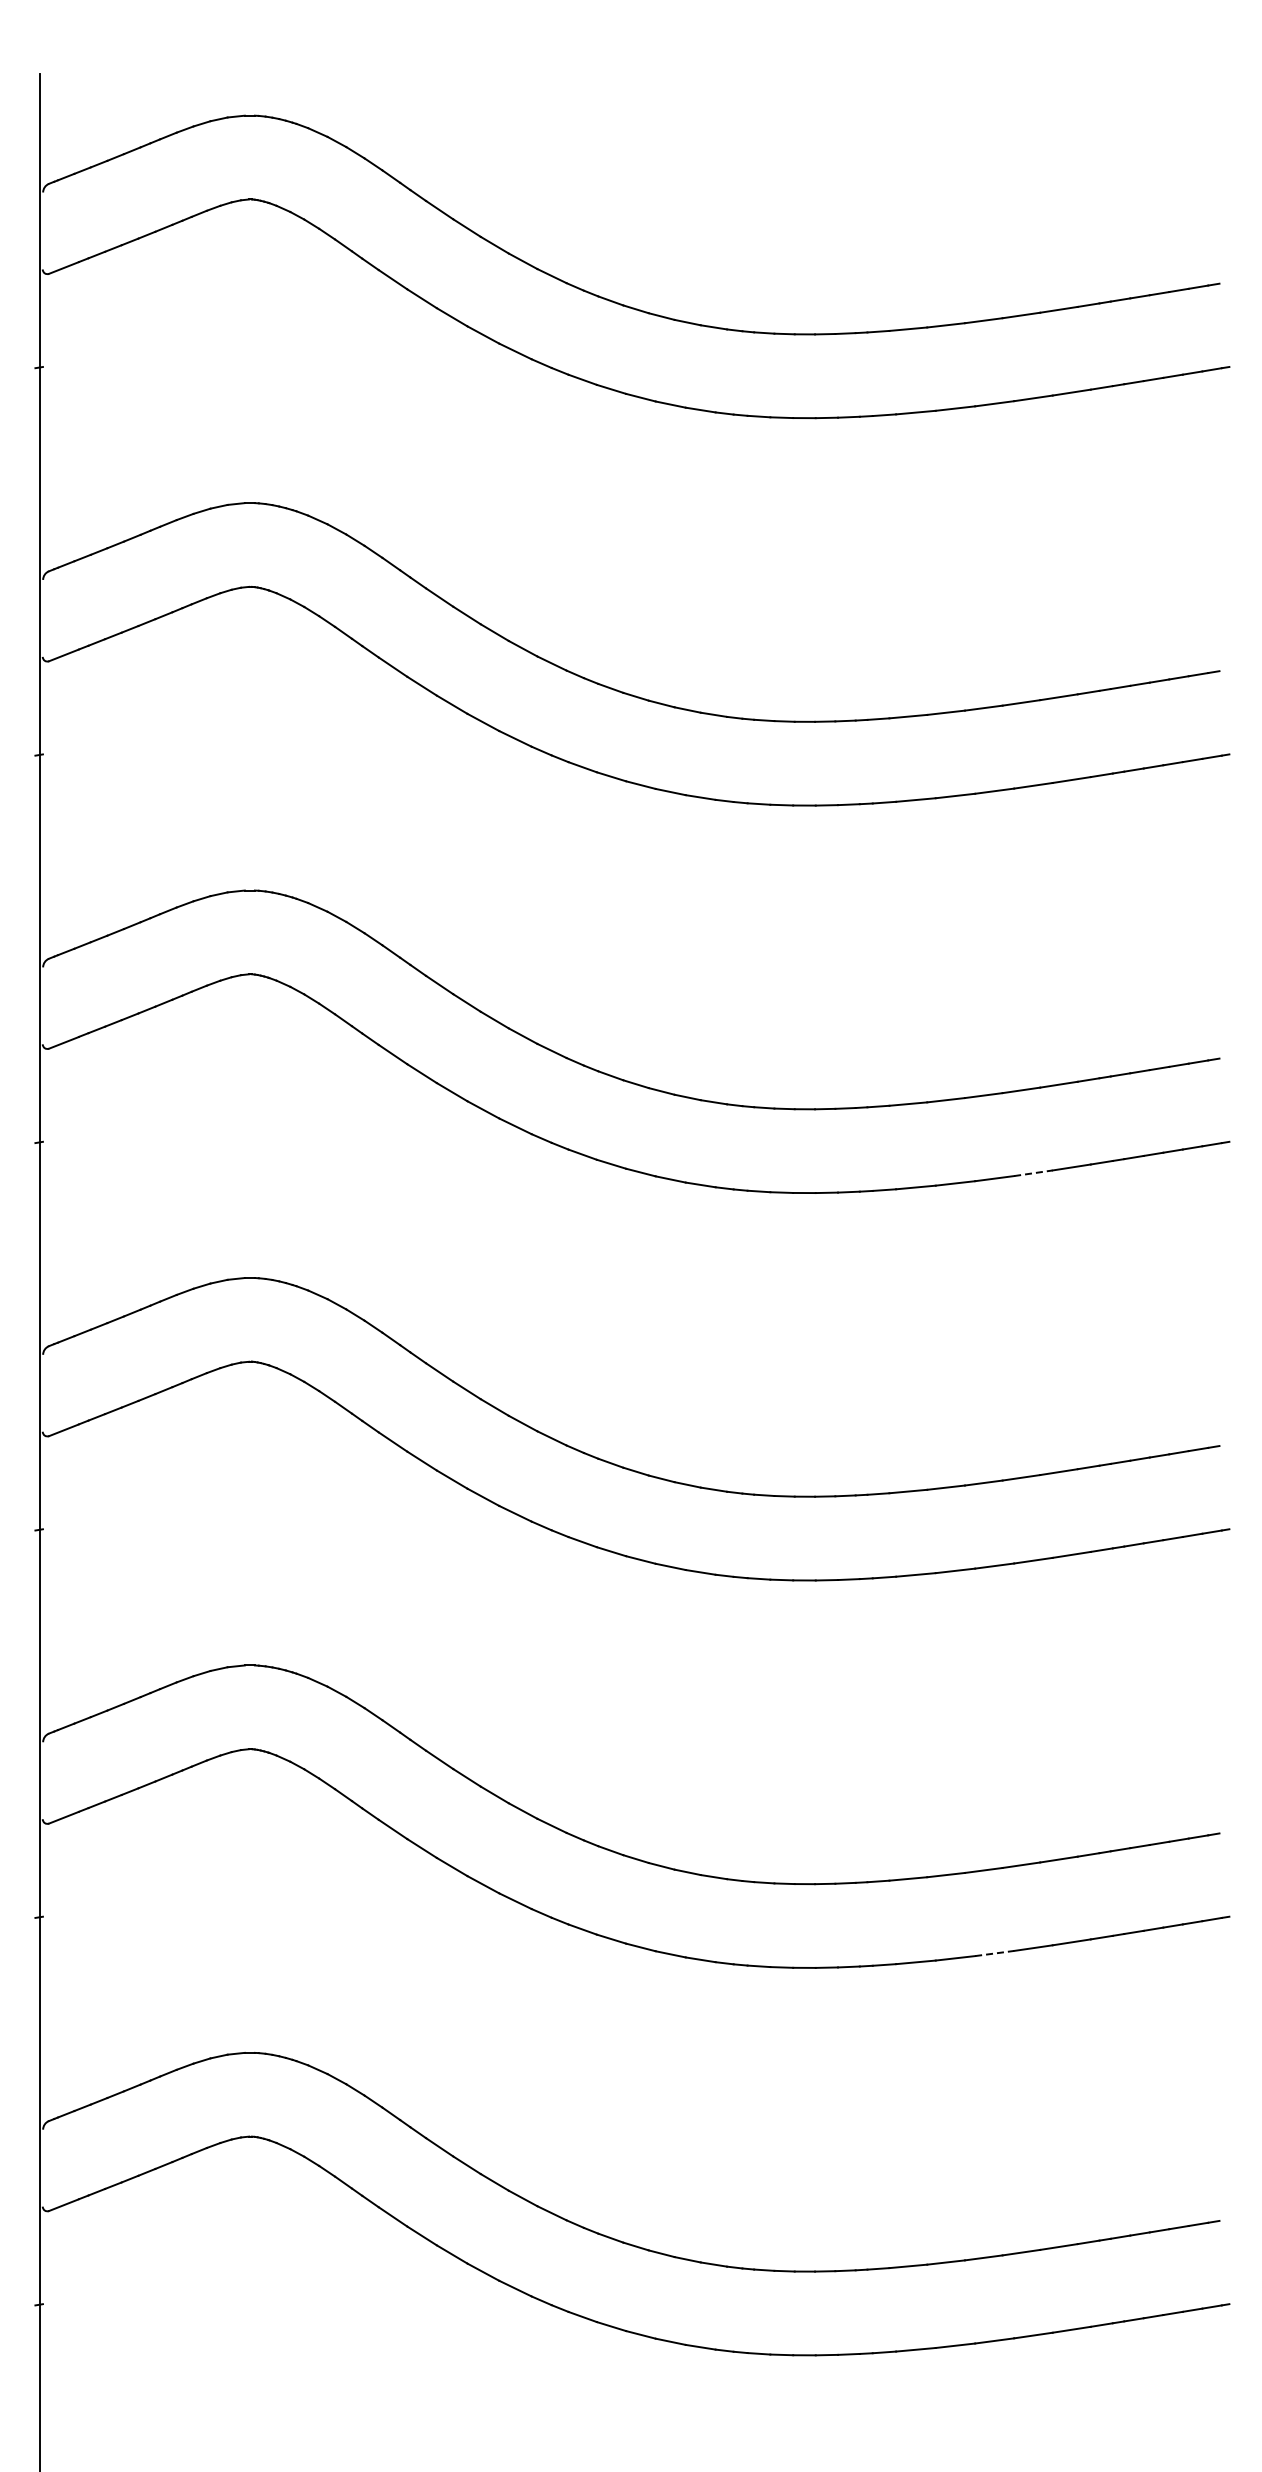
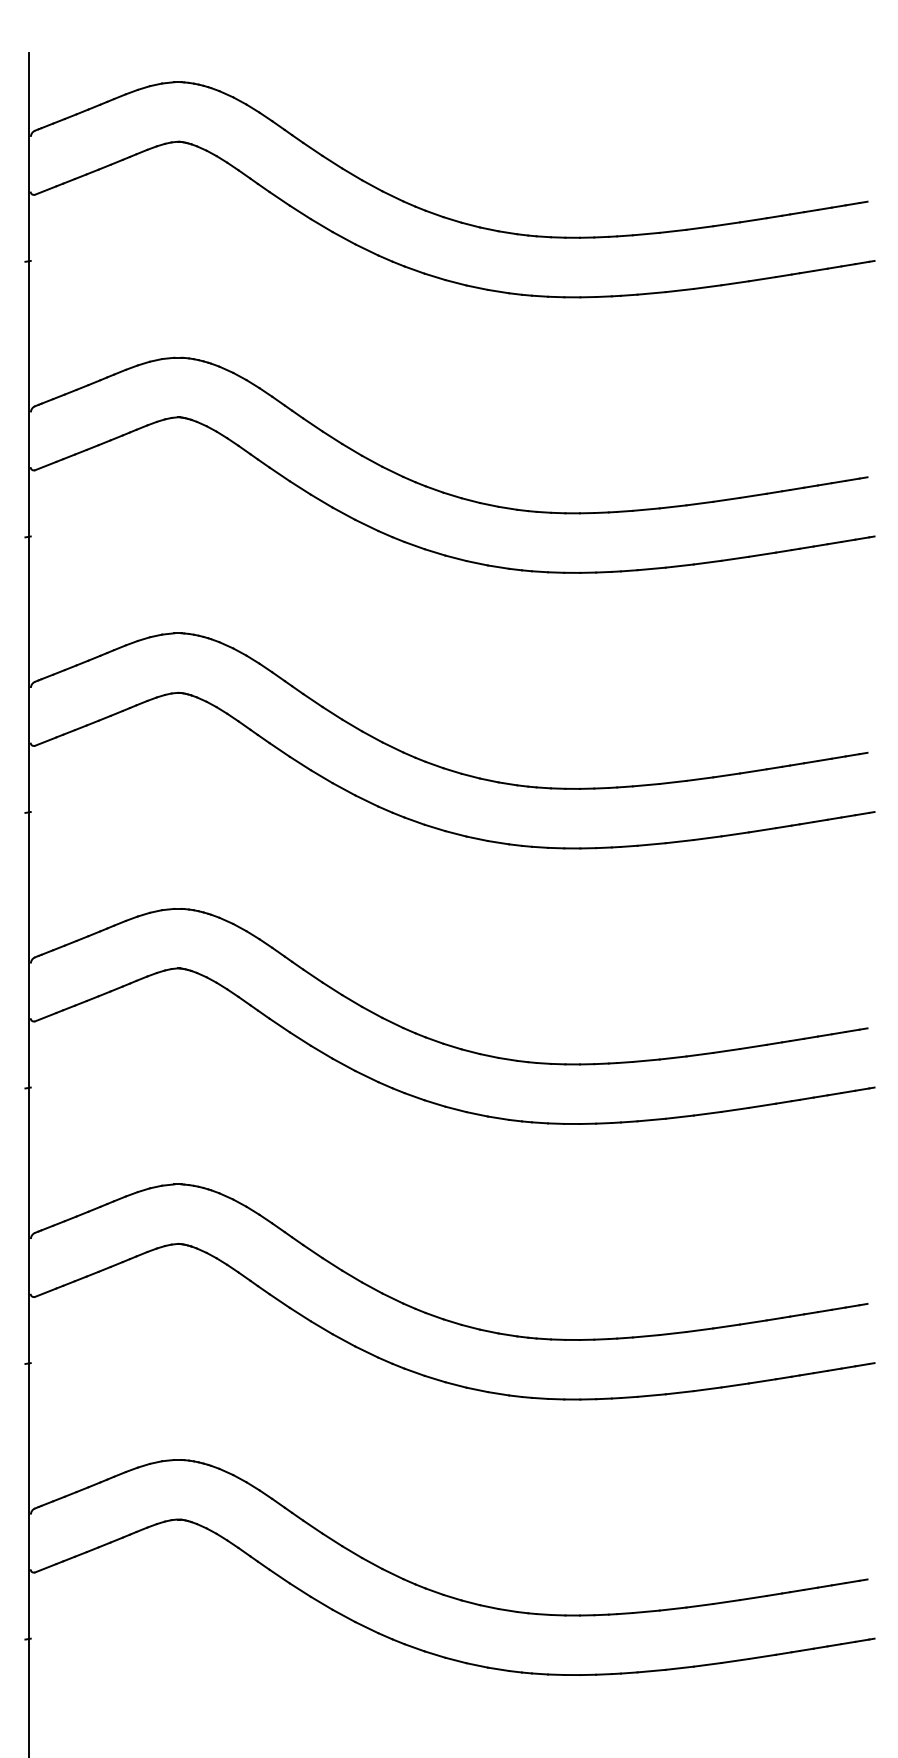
line: (1033, 1173) -> (735, 834), dashed -> solid
line: (994, 1953) -> (707, 1389), dashed -> solid

